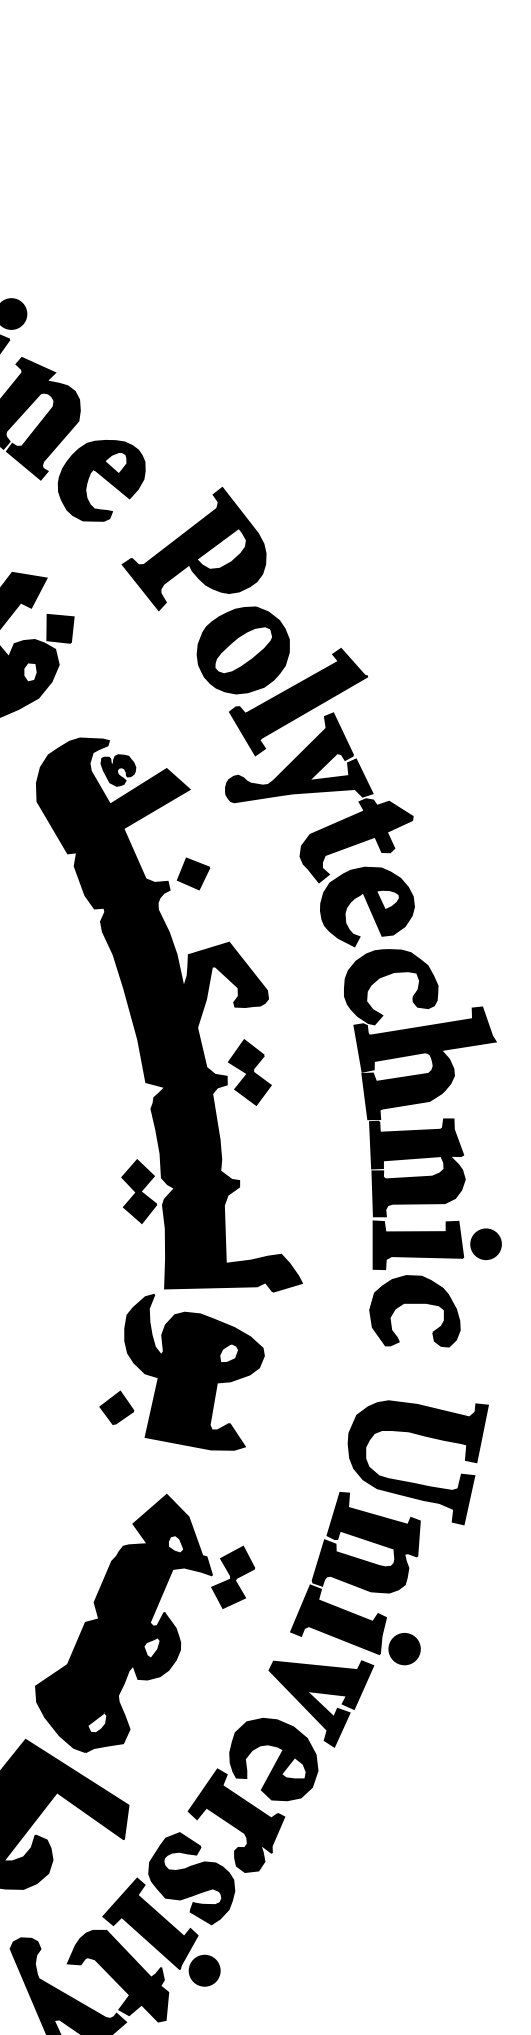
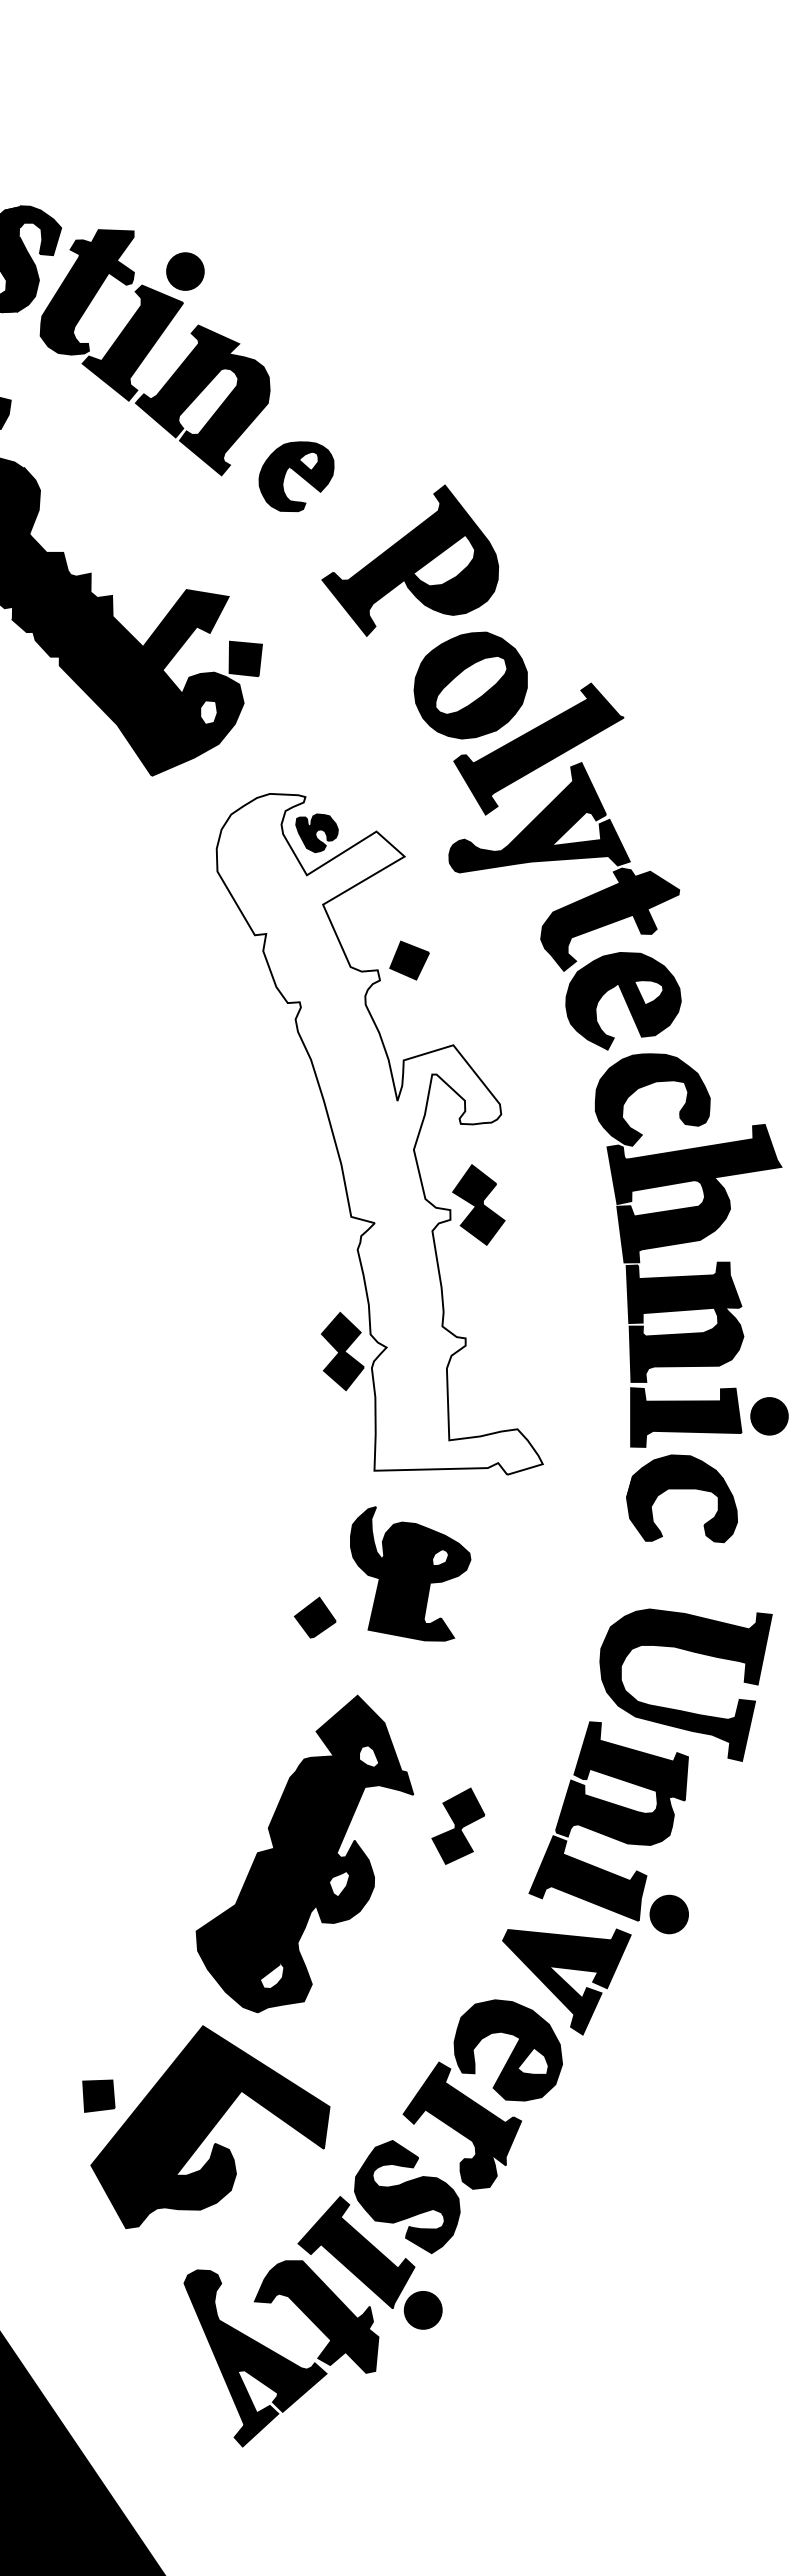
part: (101, 480) -> (296, 476), size x0.7
fill: (169, 1014) -> (379, 1133), removed
part: (194, 1371) -> (410, 1573), size x0.7
part: (123, 1623) -> (304, 1853), moved

